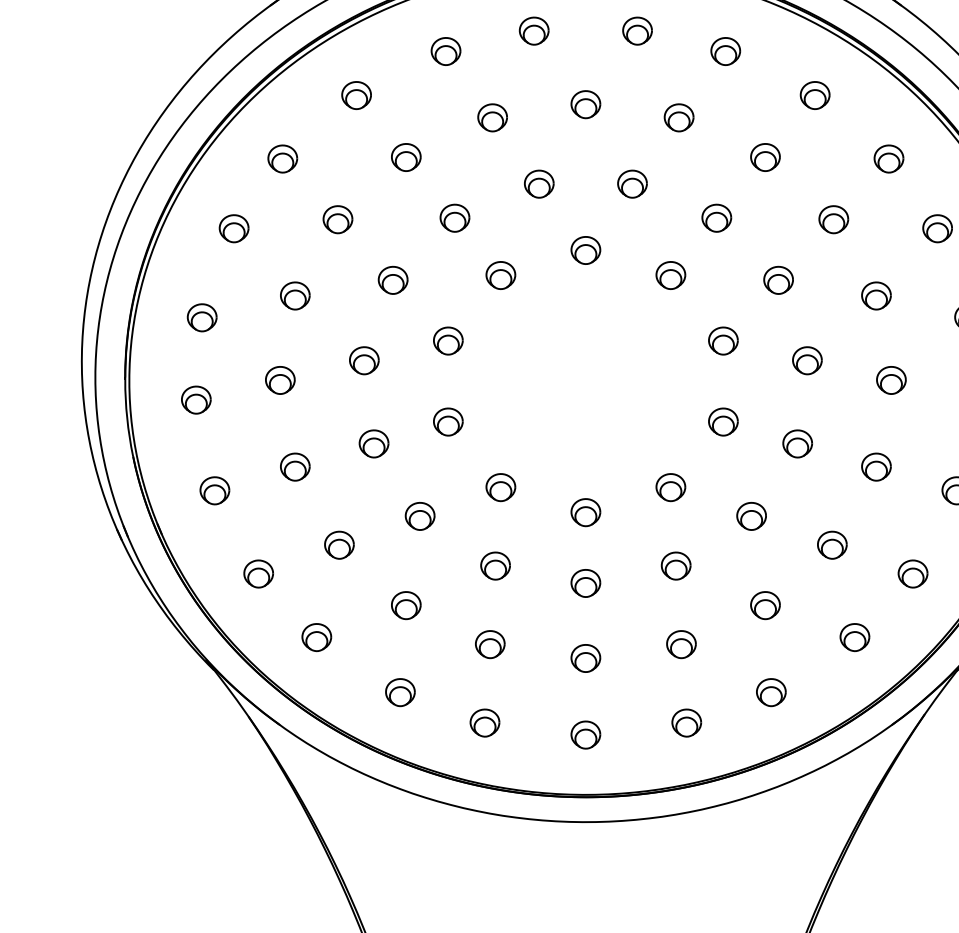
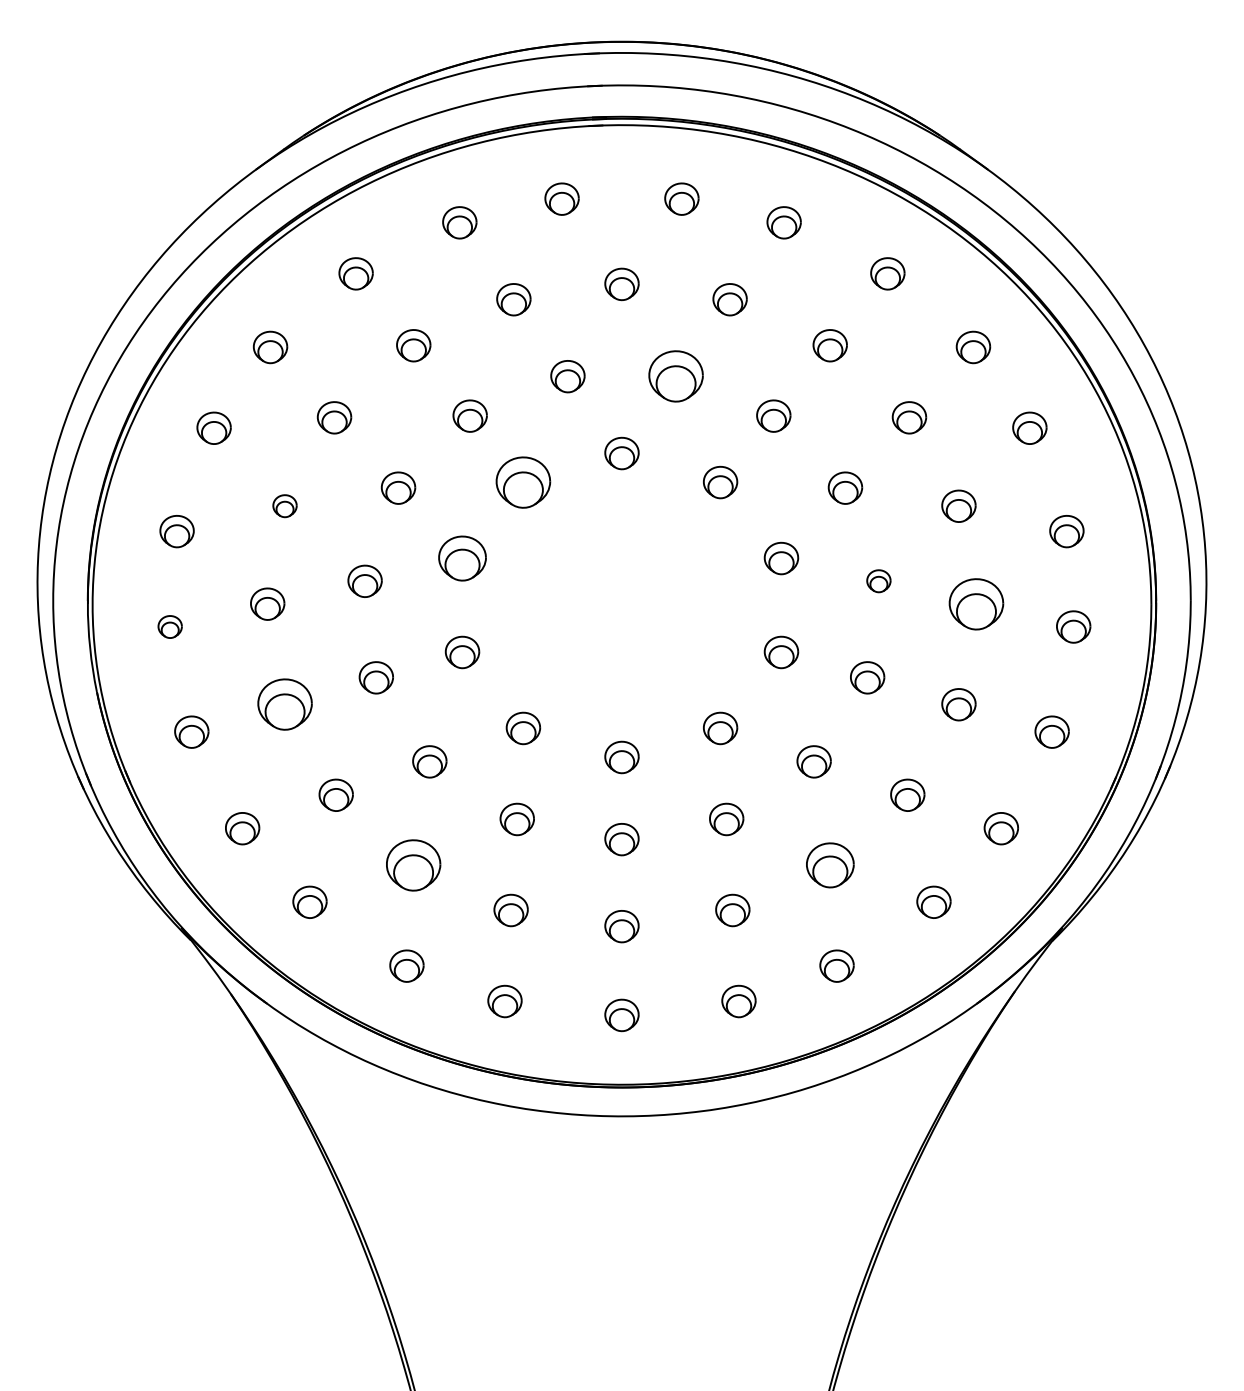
part: (632, 184) -> (675, 376), size x1.6
part: (500, 275) -> (523, 482), size x1.6
part: (294, 295) -> (284, 505), size x0.7
part: (448, 341) -> (462, 558), size x1.4
part: (807, 360) -> (878, 580), size x0.7
part: (890, 379) -> (975, 603), size x1.6
part: (195, 399) -> (169, 626), size x0.7
part: (294, 466) -> (284, 704), size x1.6
part: (406, 604) -> (413, 864), size x1.6
part: (764, 604) -> (829, 864), size x1.4

